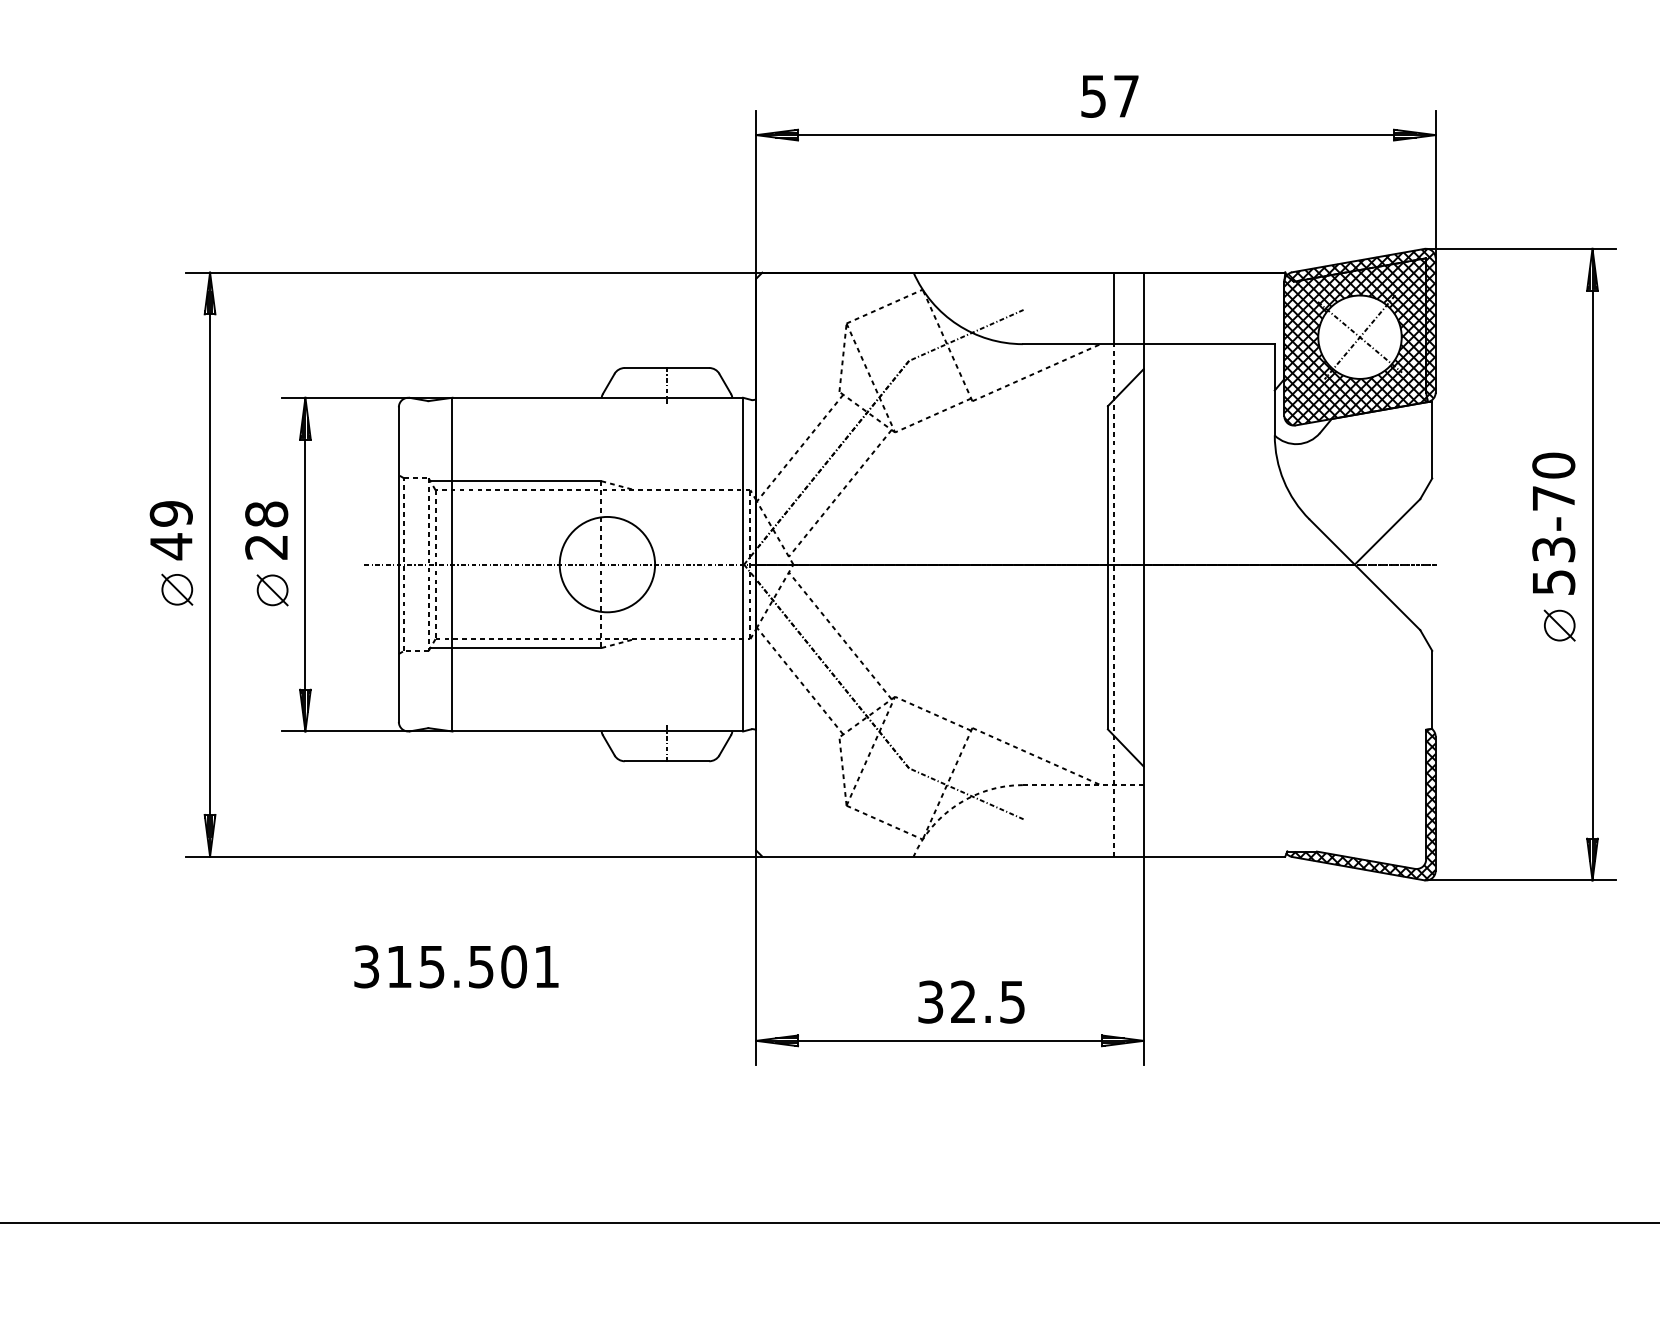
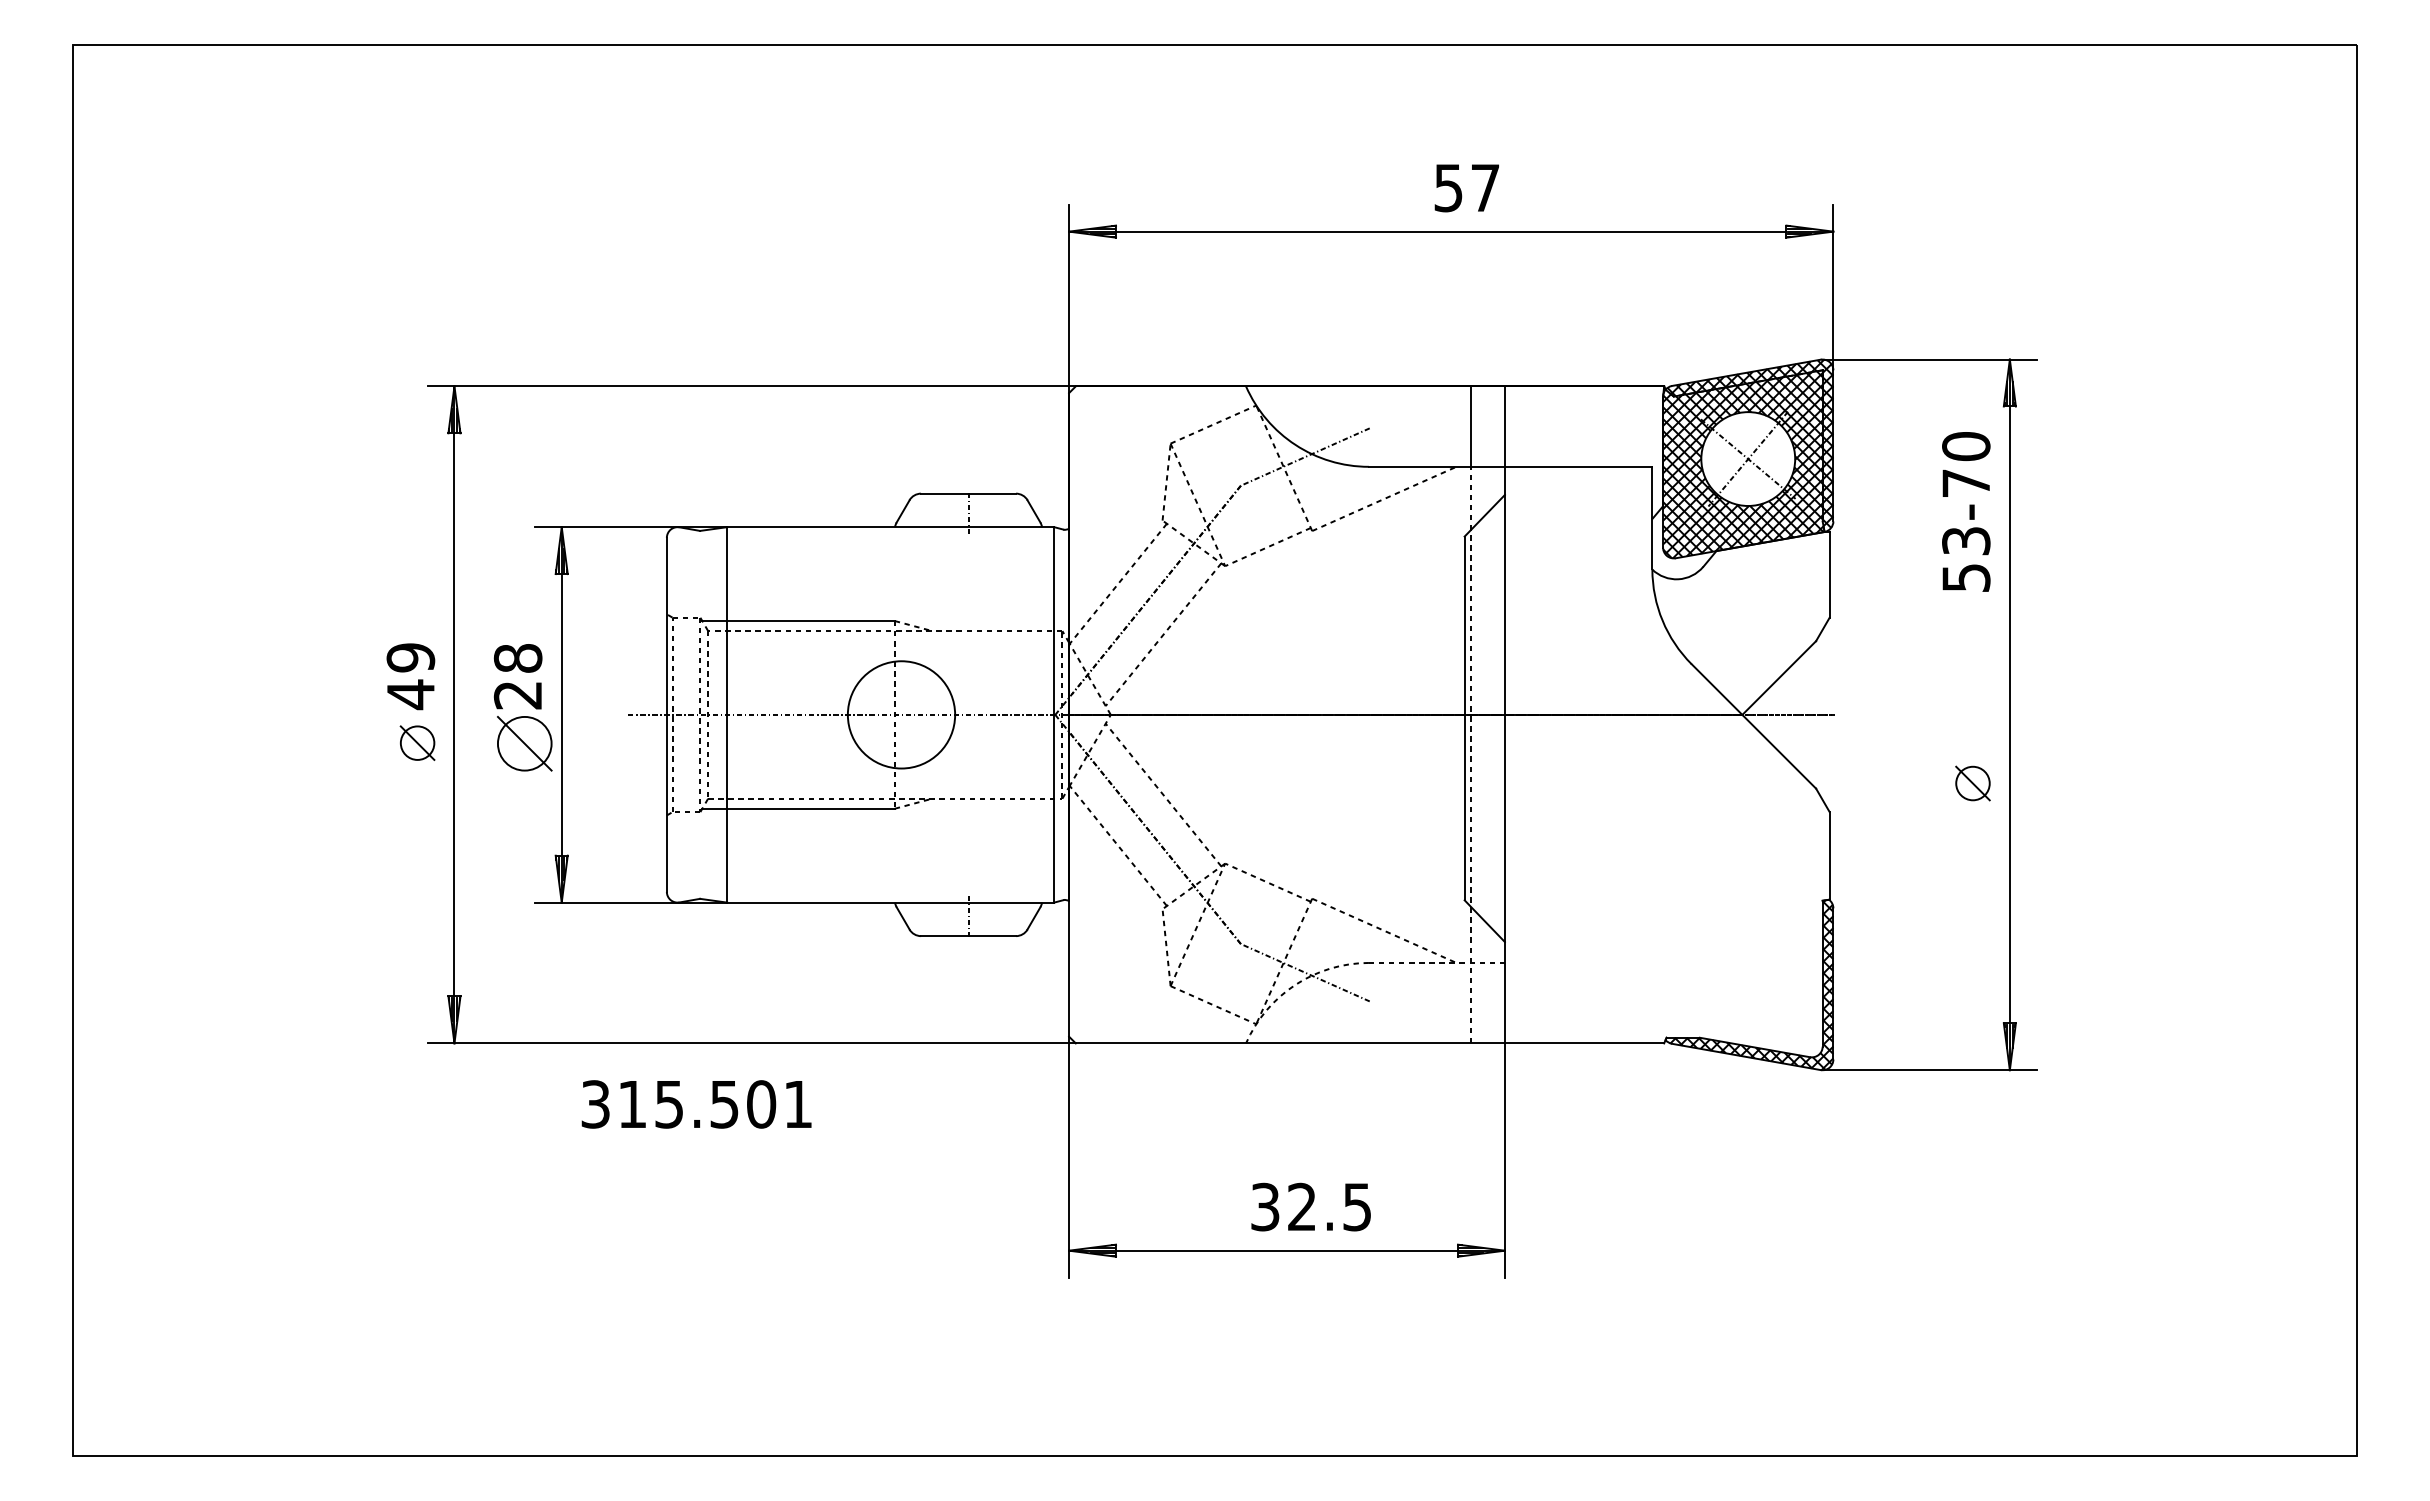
text: (1553, 523) -> (1966, 511), moved
part: (272, 590) -> (524, 743), size x1.6
text: (456, 966) -> (696, 1104), moved

